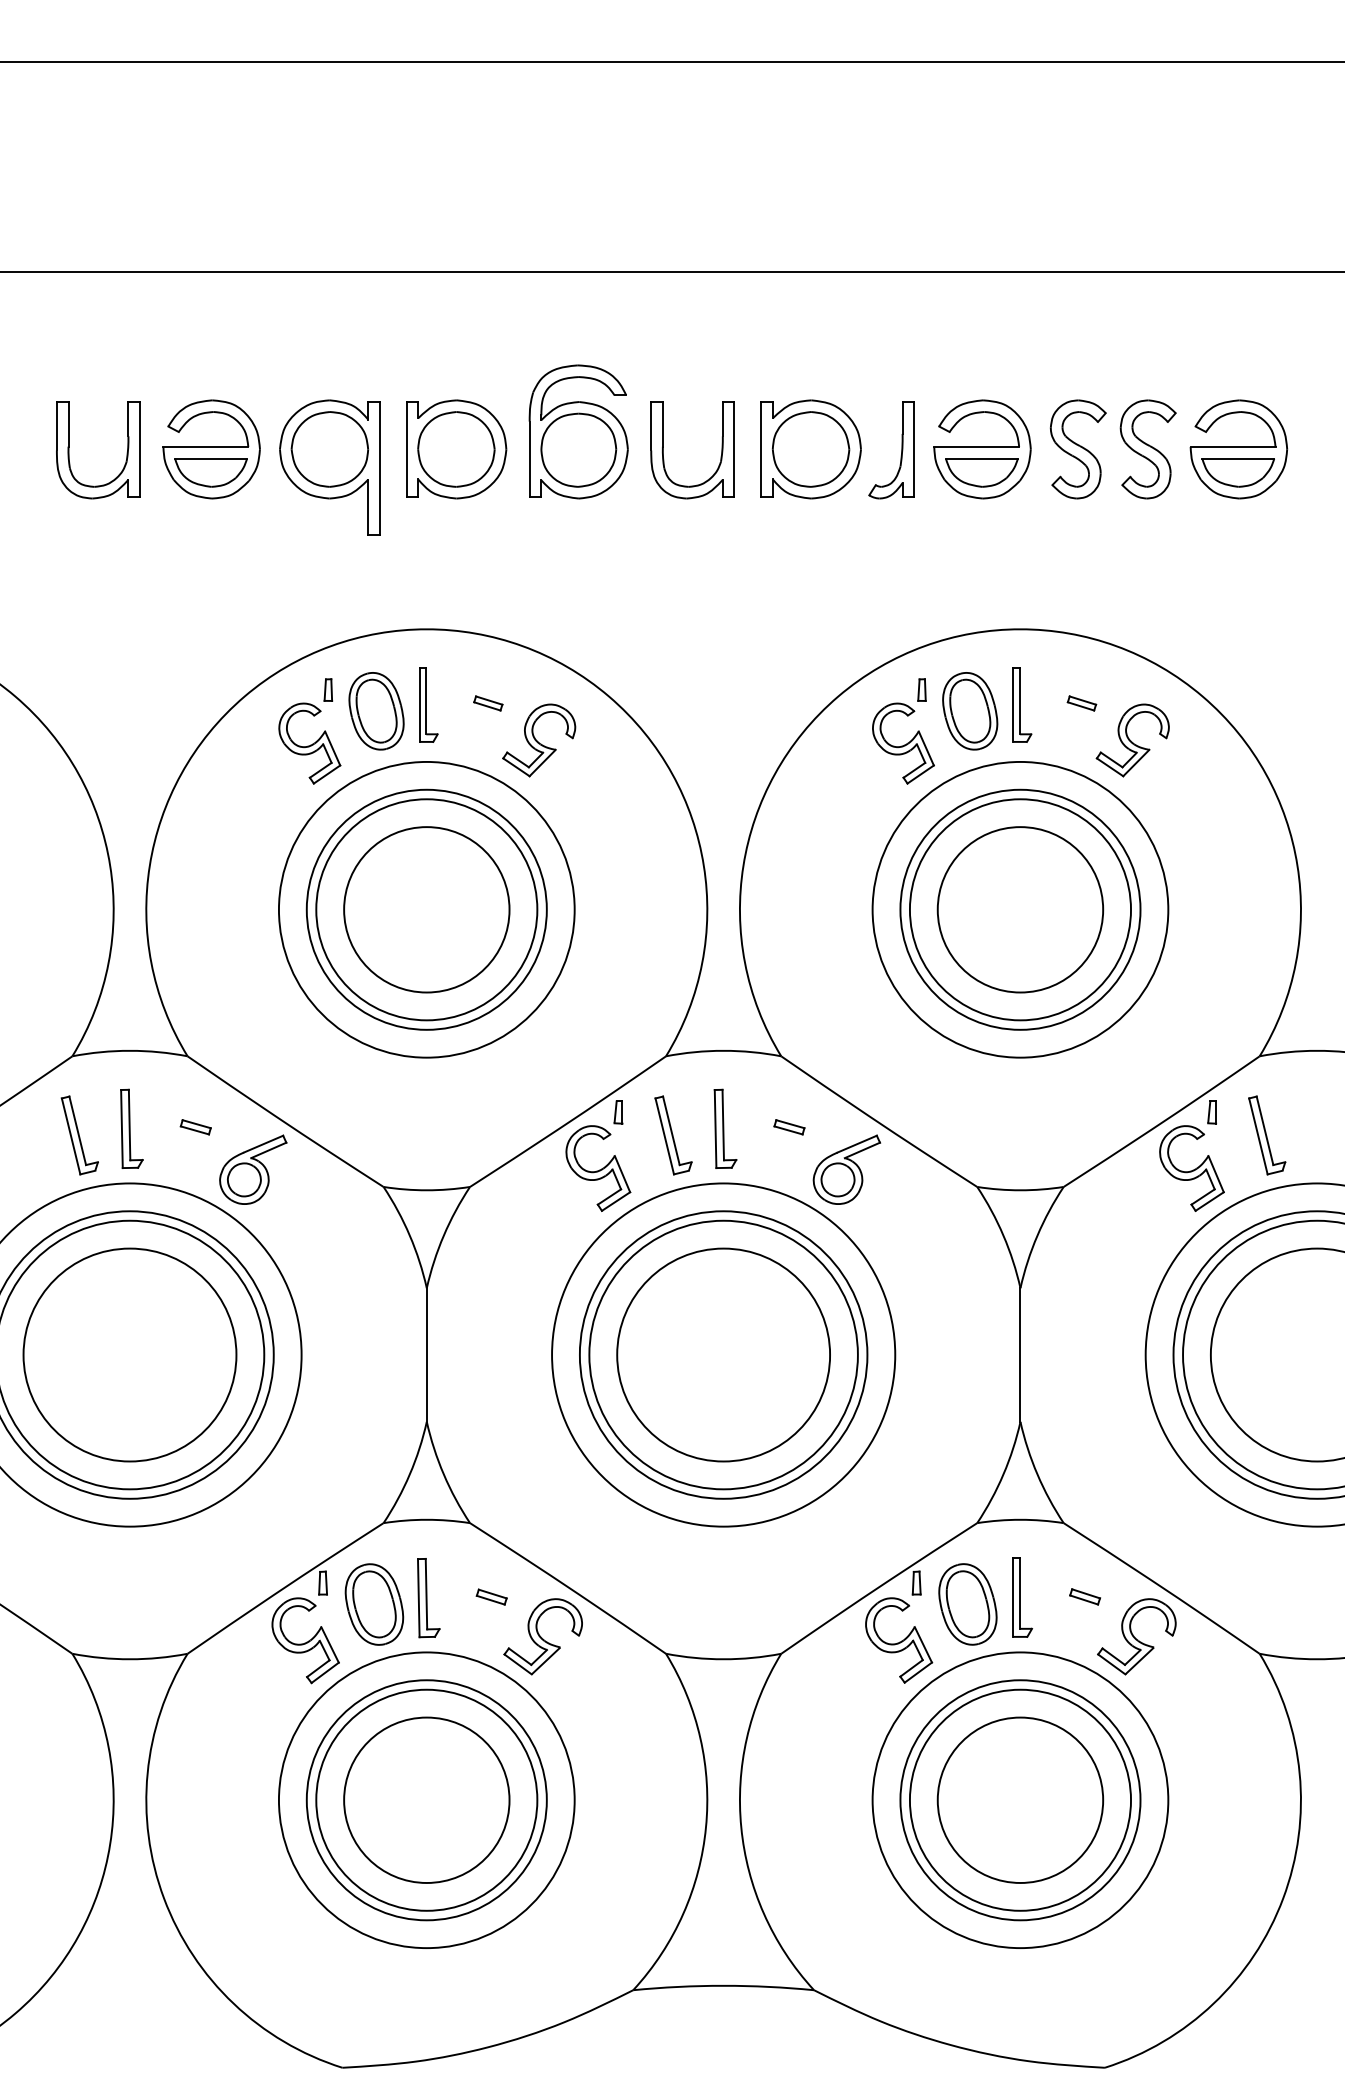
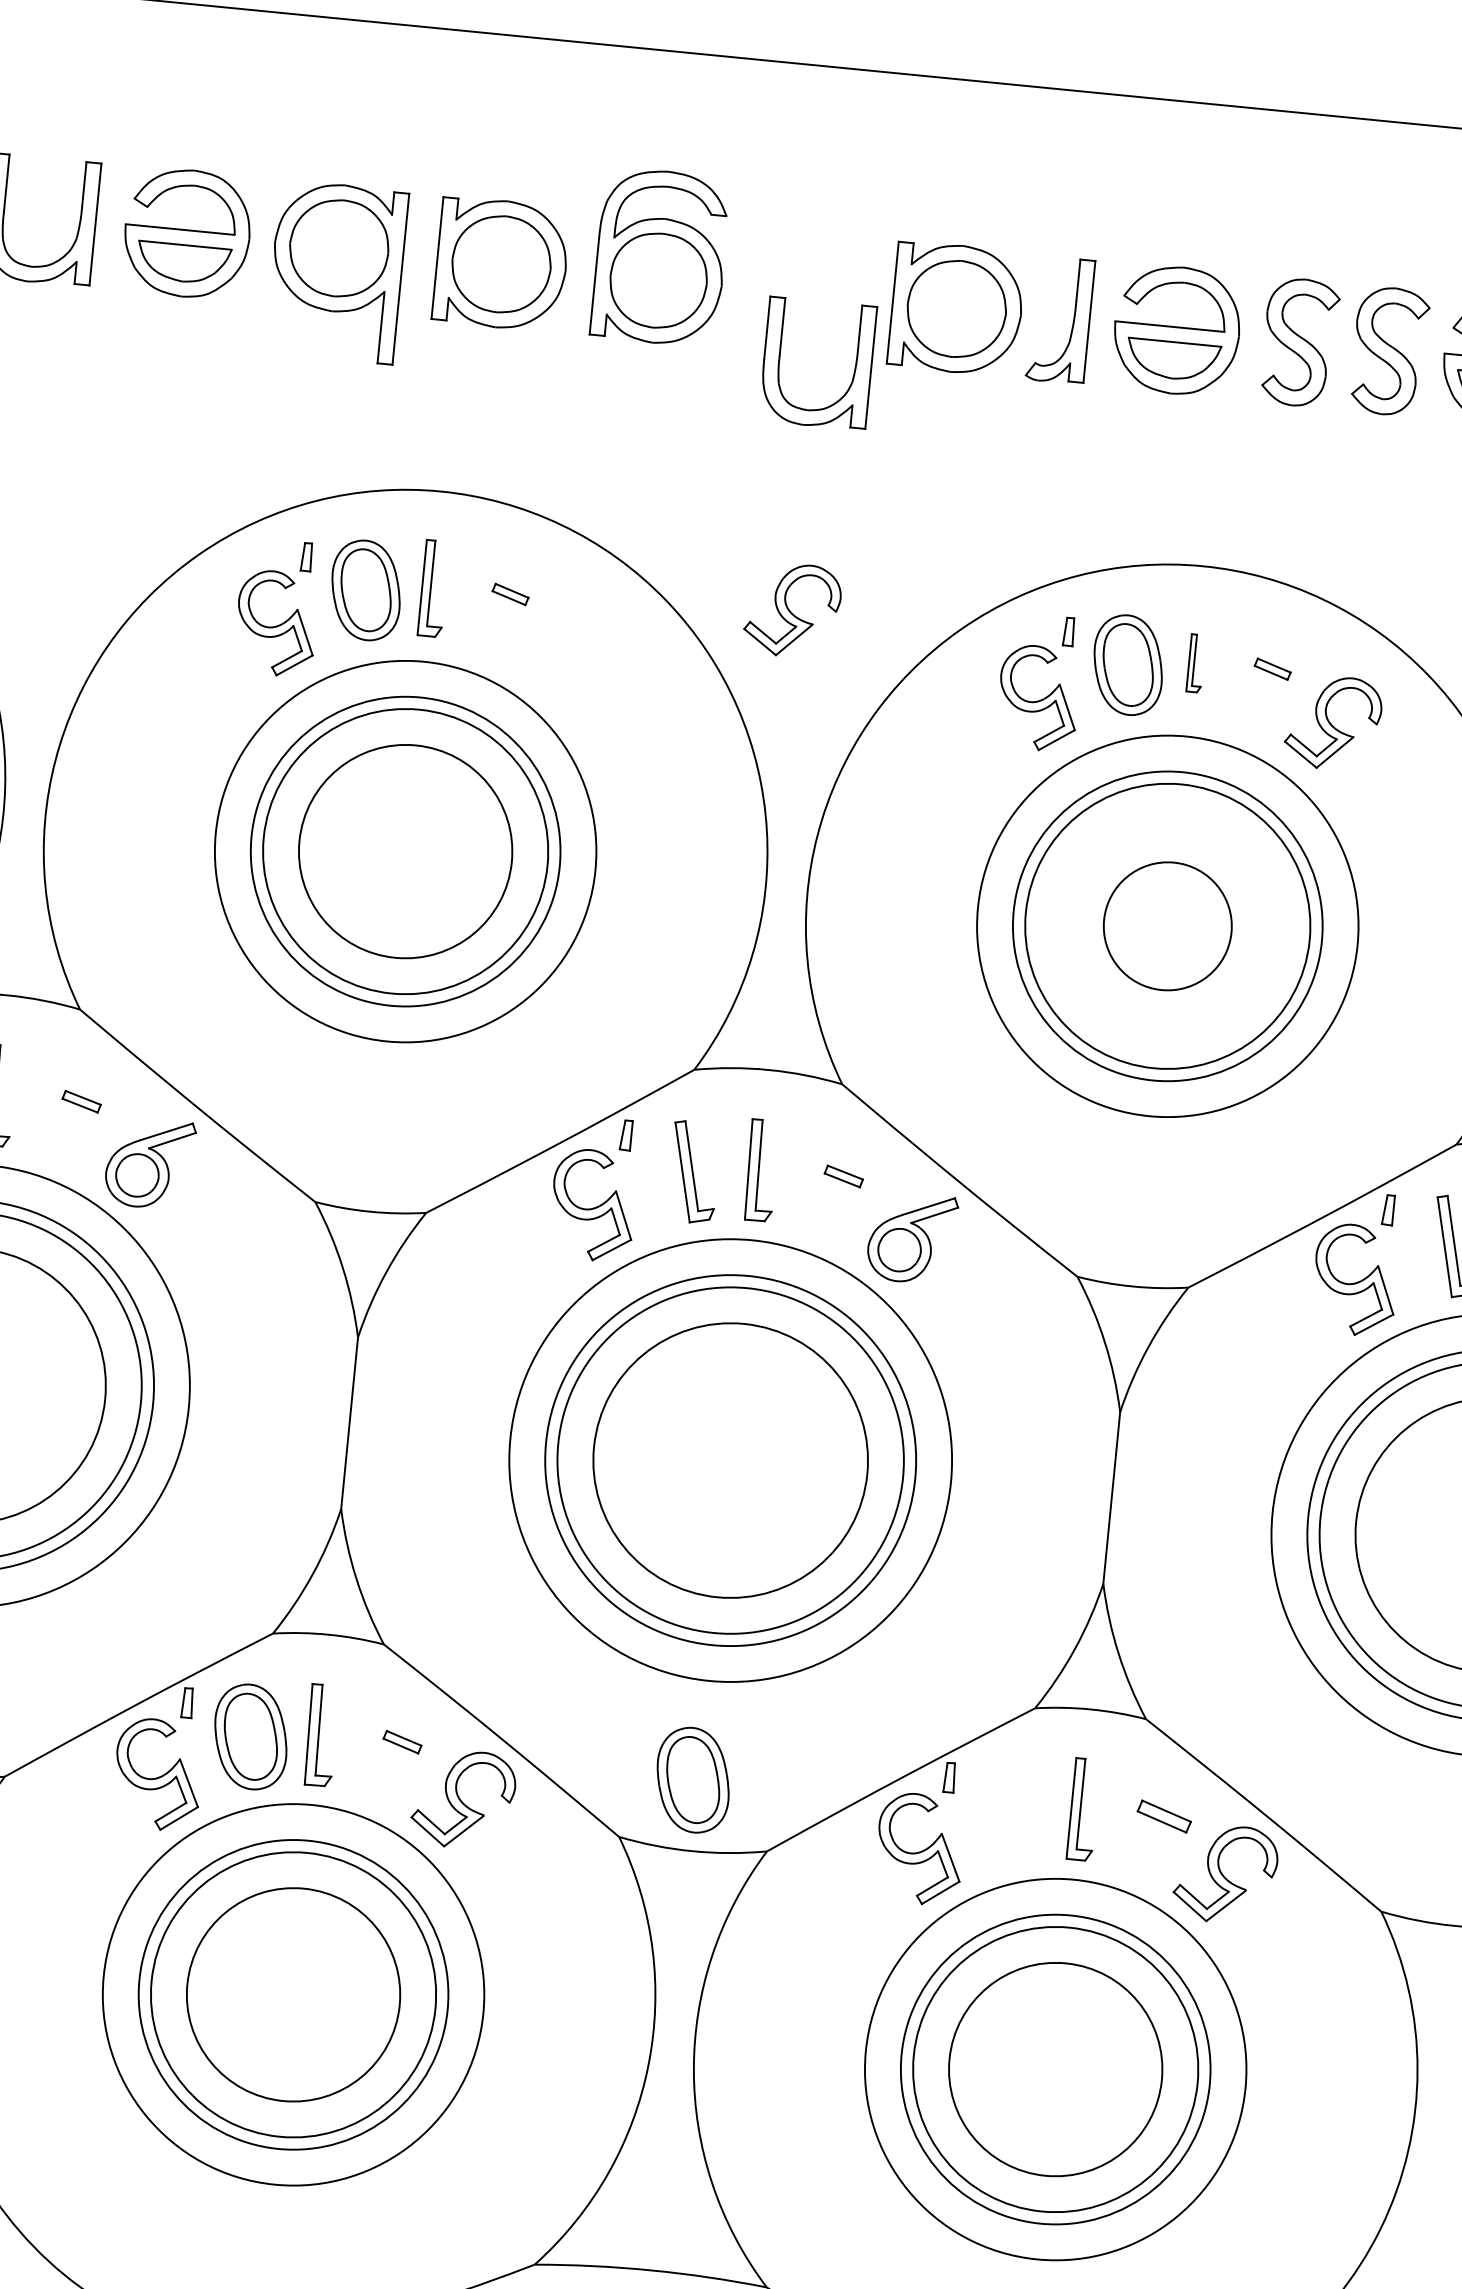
part: (720, 456) -> (852, 375), moved
part: (1022, 704) -> (1196, 663), size x0.6
part: (539, 740) -> (793, 610), moved
circle: (1020, 909) -> (1167, 925), size x0.6
part: (1084, 1596) -> (1163, 1816), size x1.4
part: (967, 1604) -> (692, 1780), moved

